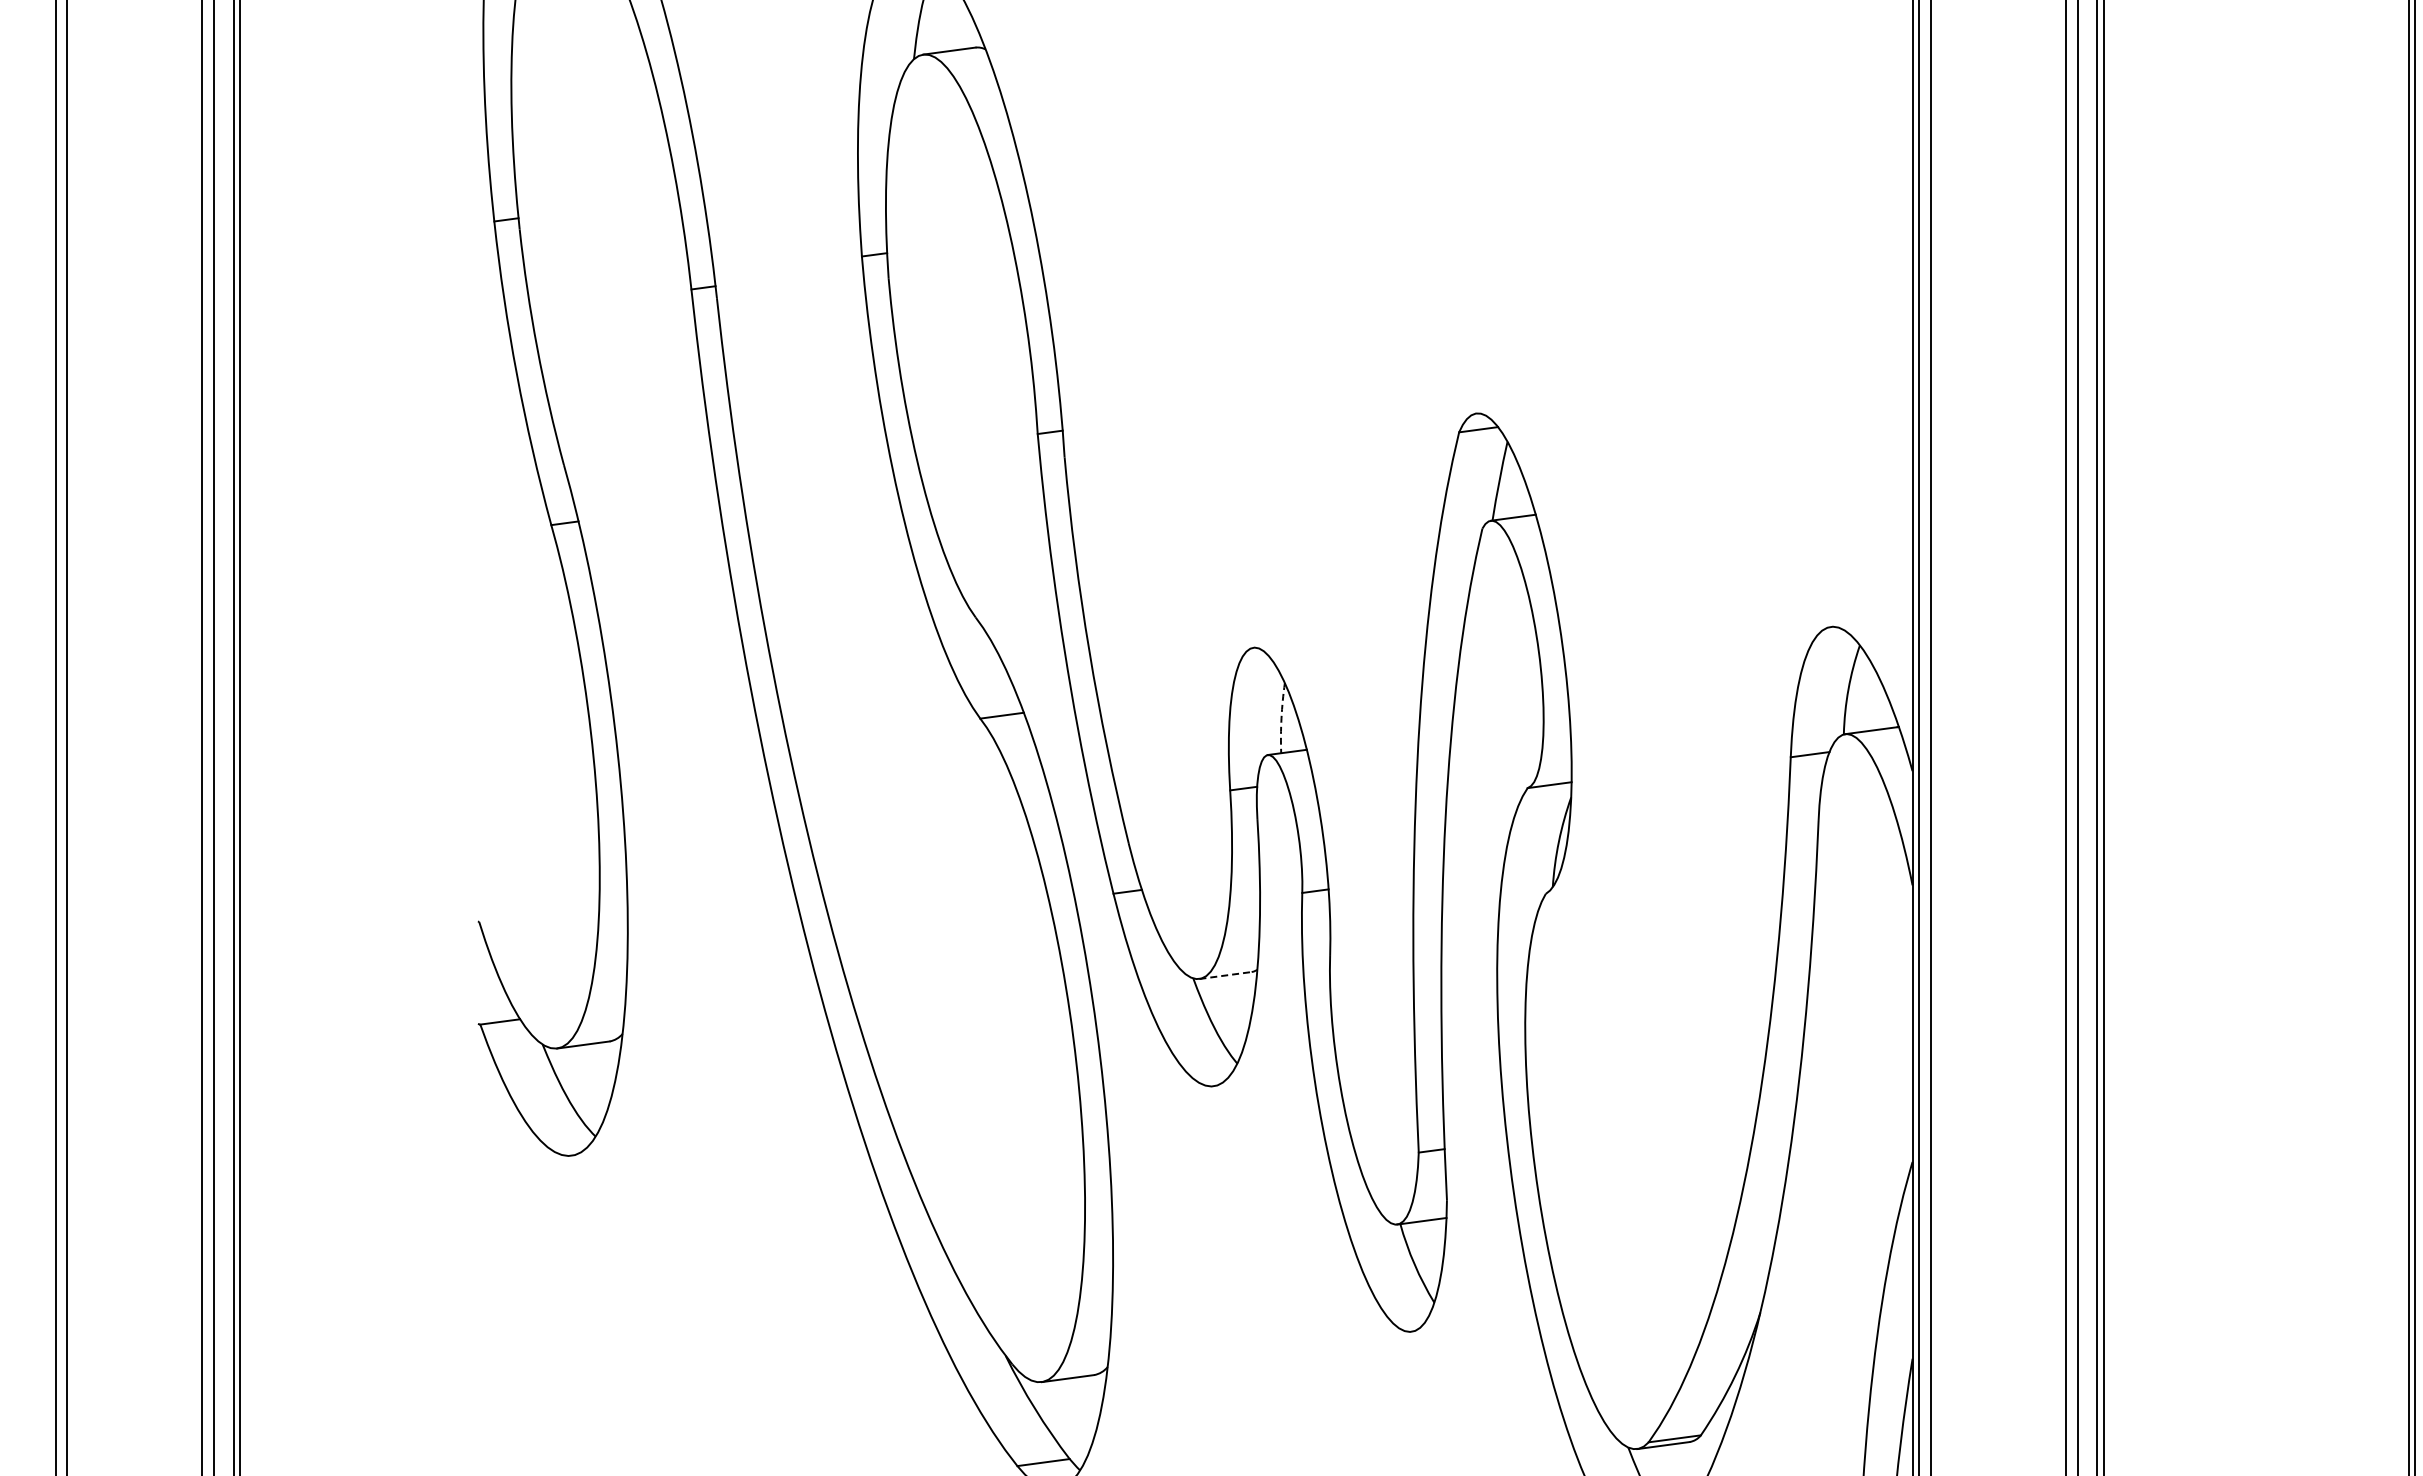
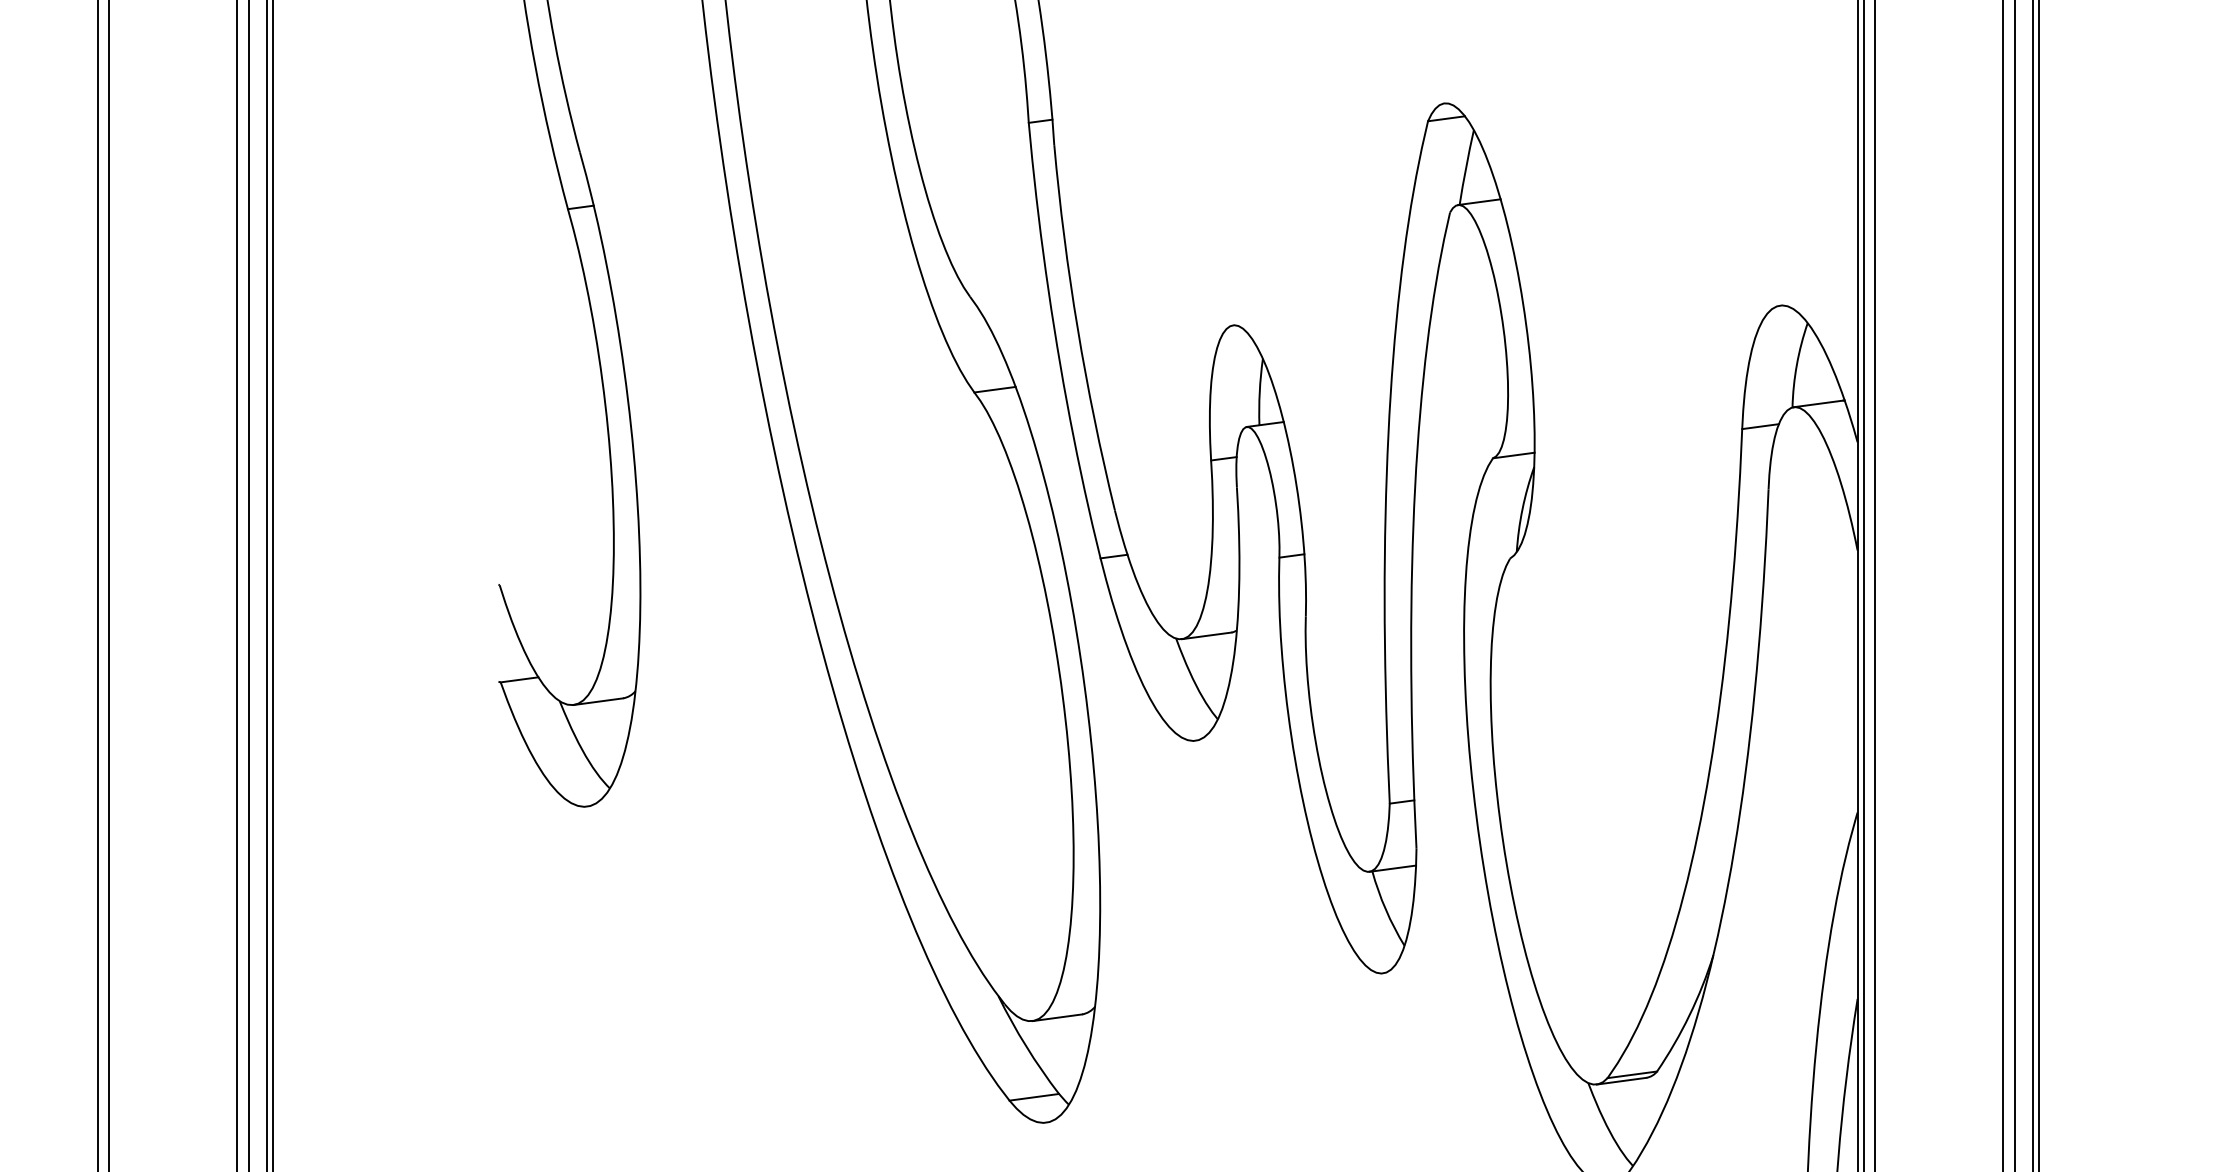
arc: (1281, 718) -> (1259, 392), dashed -> solid
line: (1226, 975) -> (1207, 635), dashed -> solid

